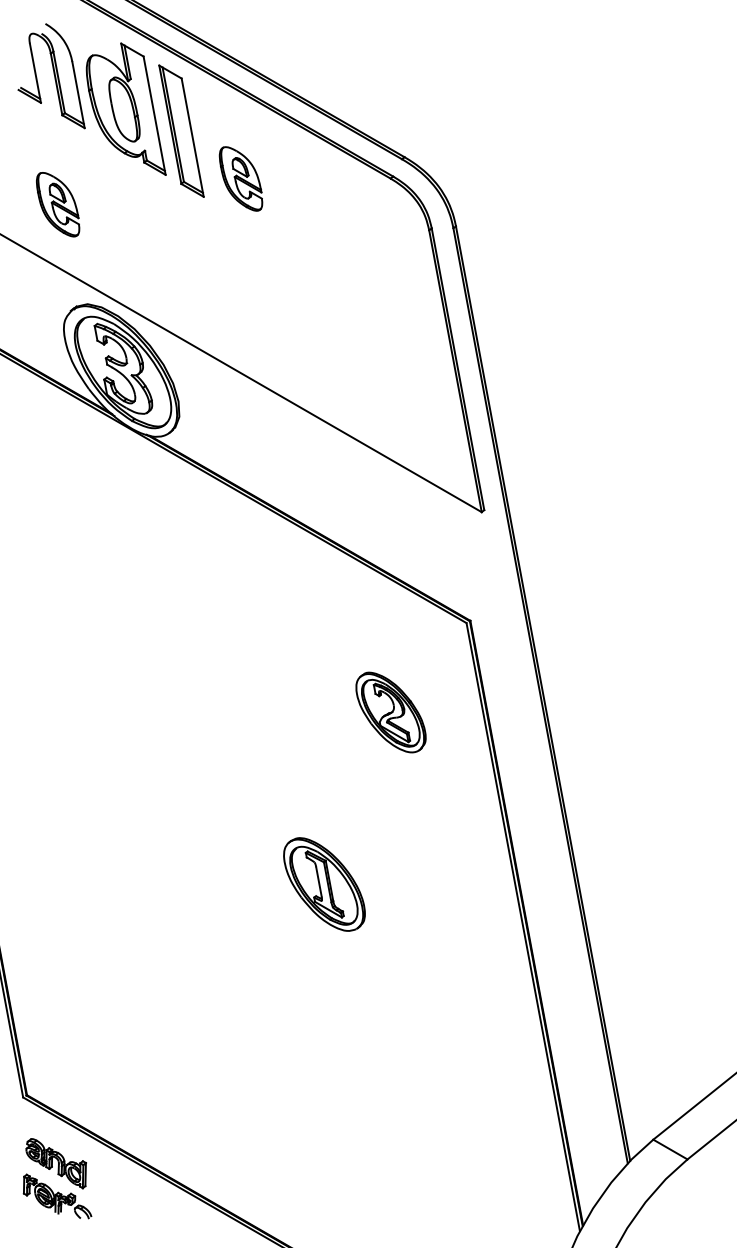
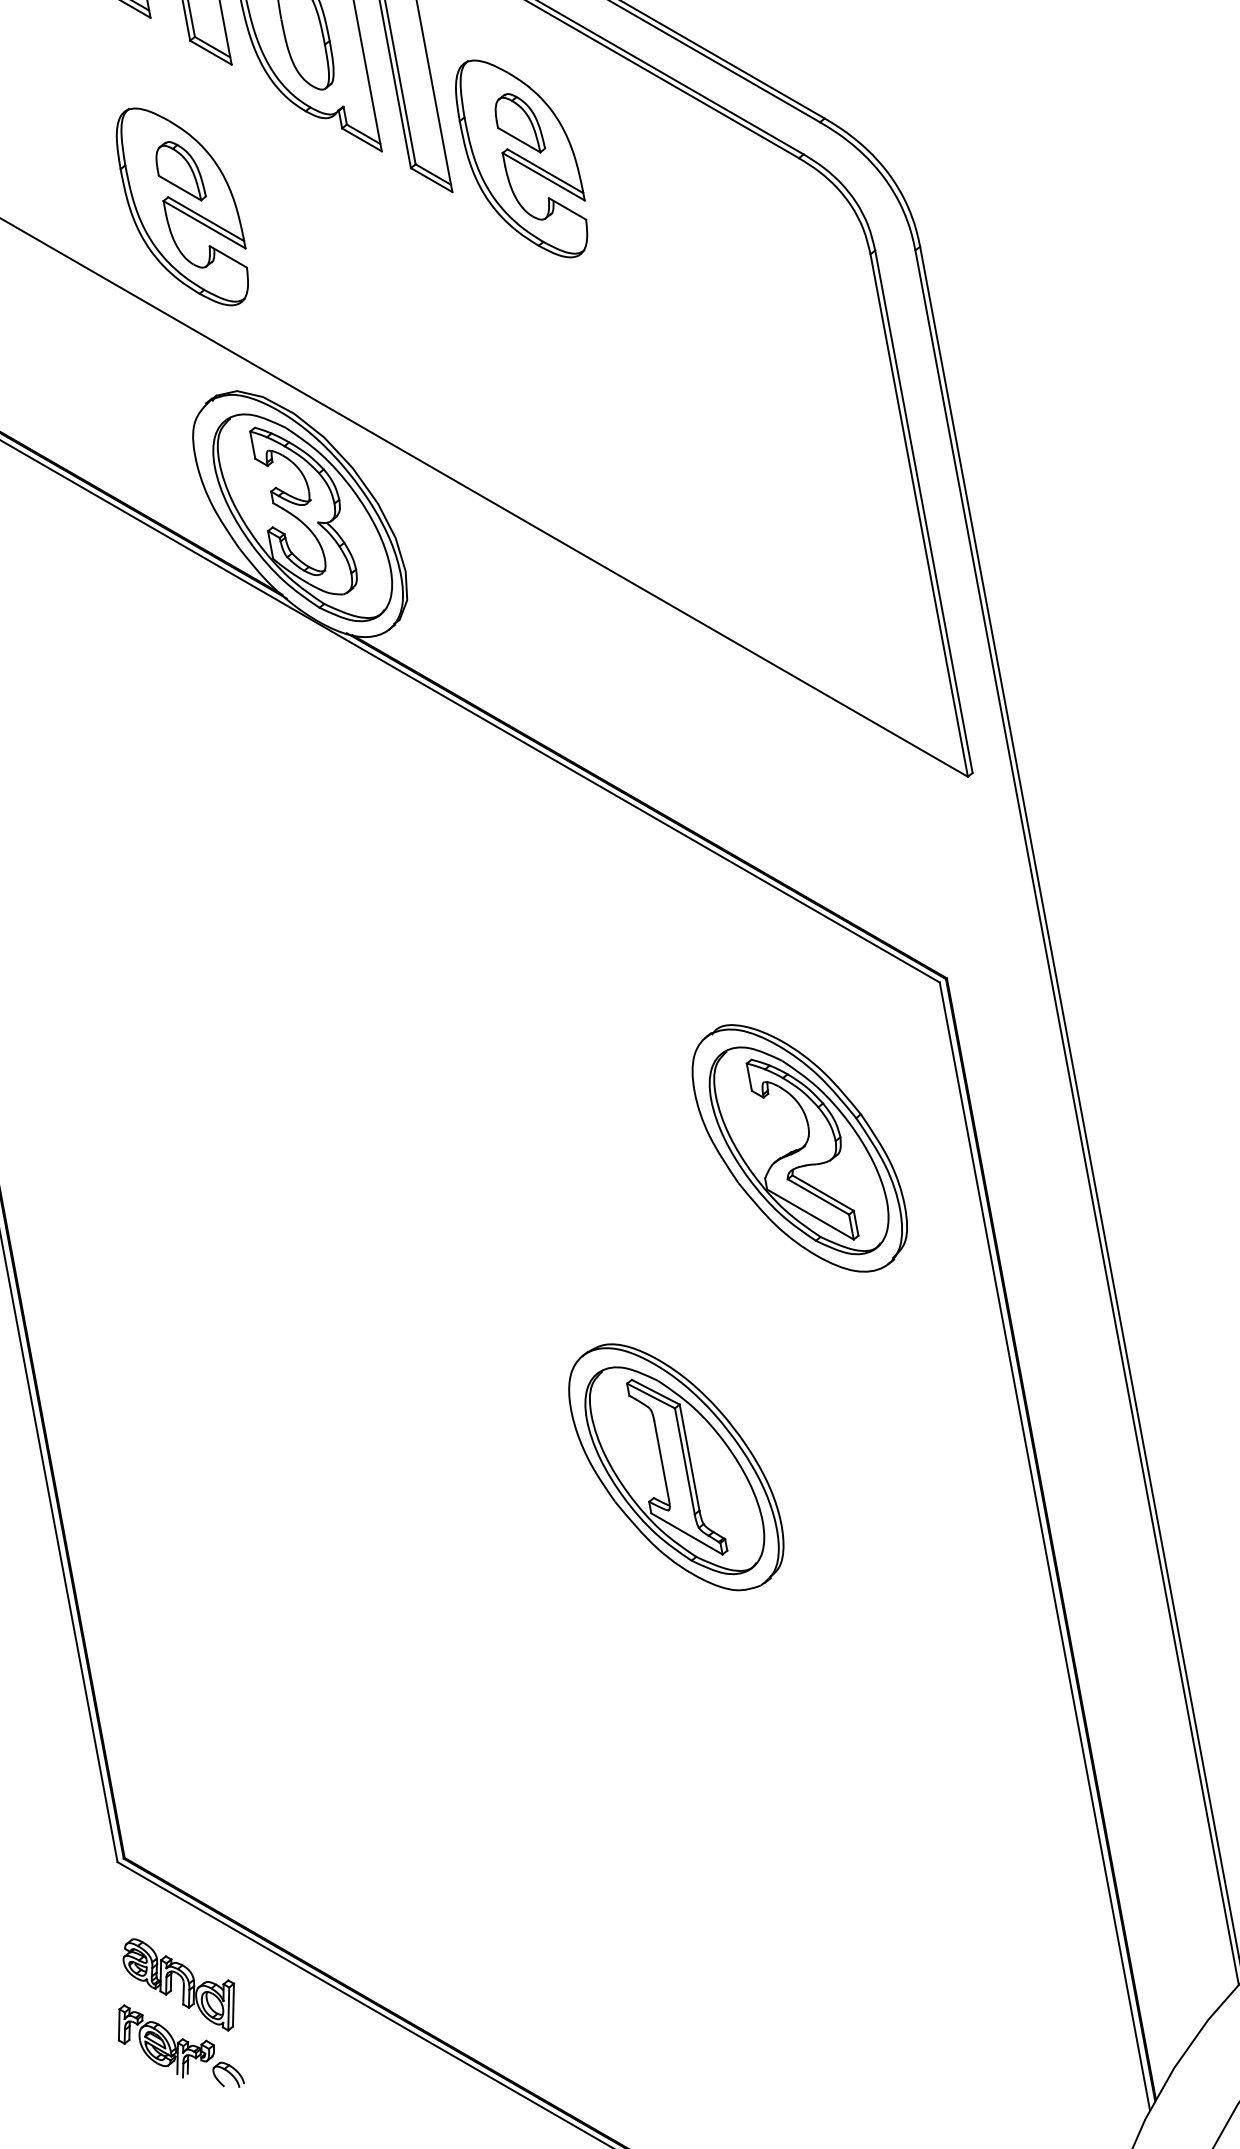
part: (240, 178) -> (520, 158), size x1.67
part: (57, 204) -> (181, 206), size x1.67
part: (390, 712) -> (798, 1148), size x1.67
part: (324, 884) -> (676, 1467), size x1.43

